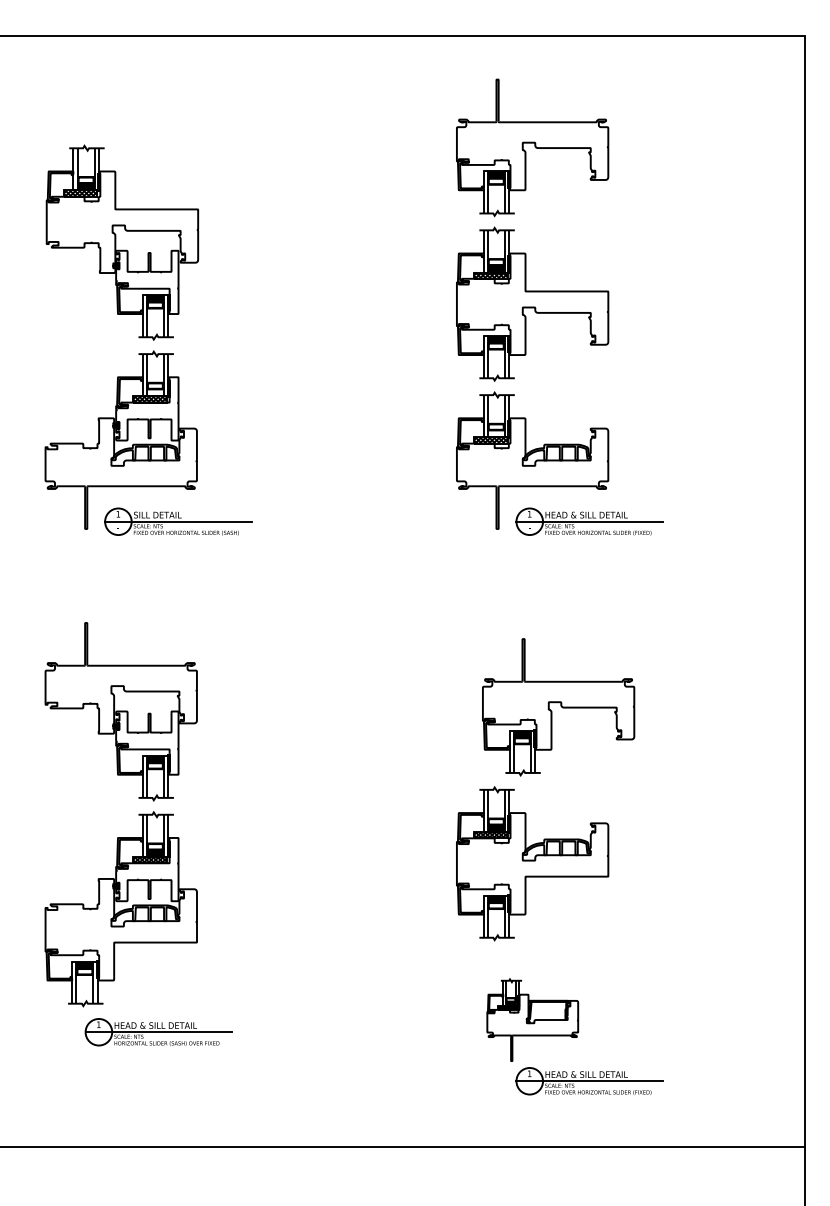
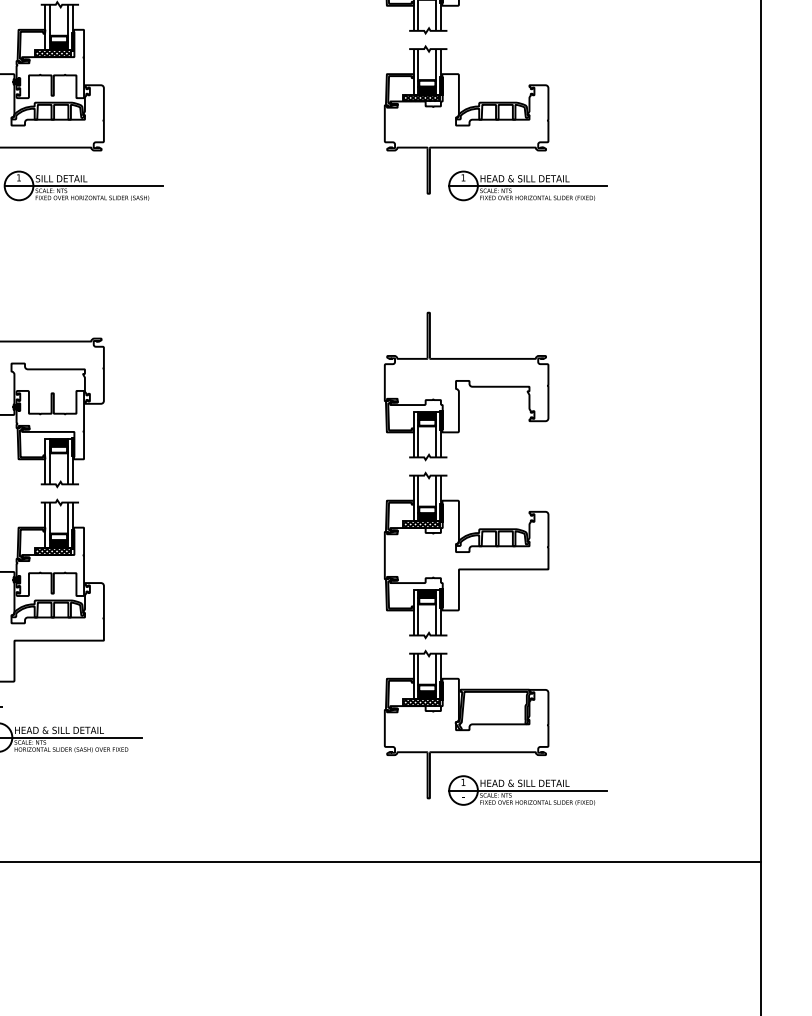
fill: (154, 392) -> (58, 46), added
fill: (495, 433) -> (426, 90), added
part: (558, 707) -> (466, 386), moved
part: (532, 1019) -> (466, 723), size x1.67

